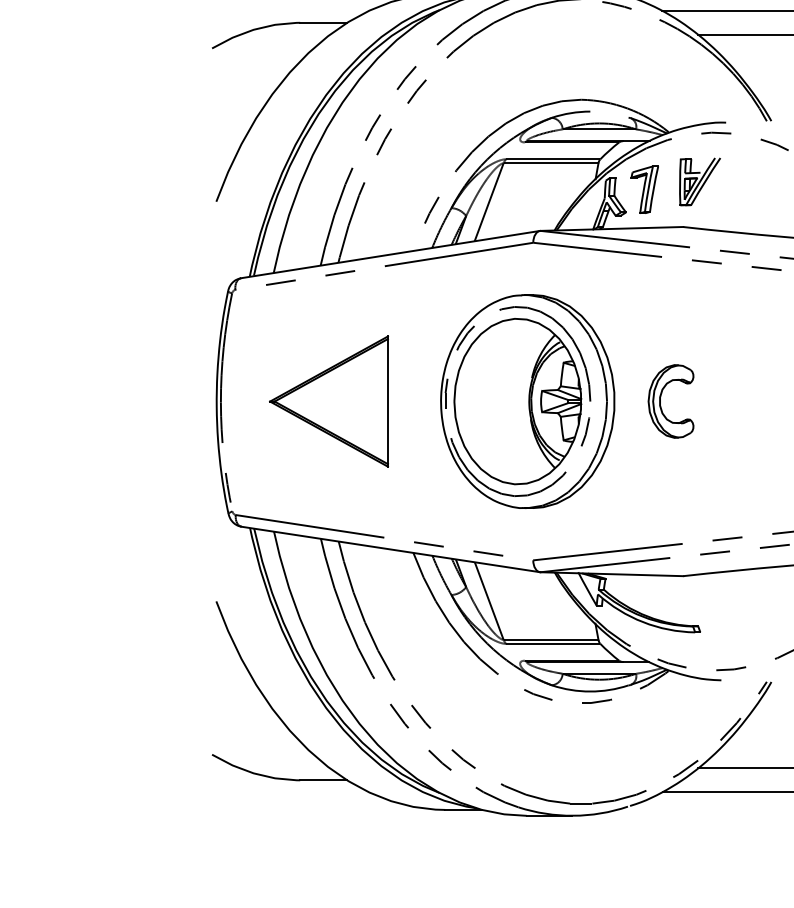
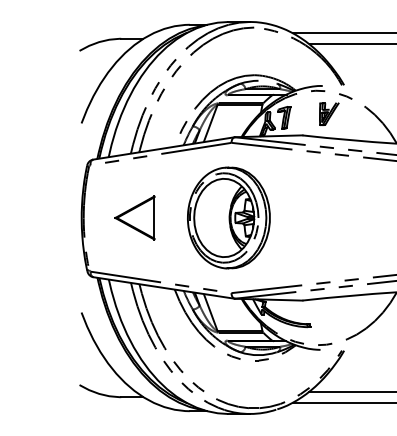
part: (700, 180) -> (329, 113), moved
part: (328, 400) -> (134, 217), size x0.7
part: (670, 400) -> (296, 217), removed

